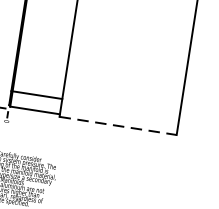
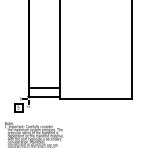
line: (118, 125) -> (96, 98), dashed -> solid

